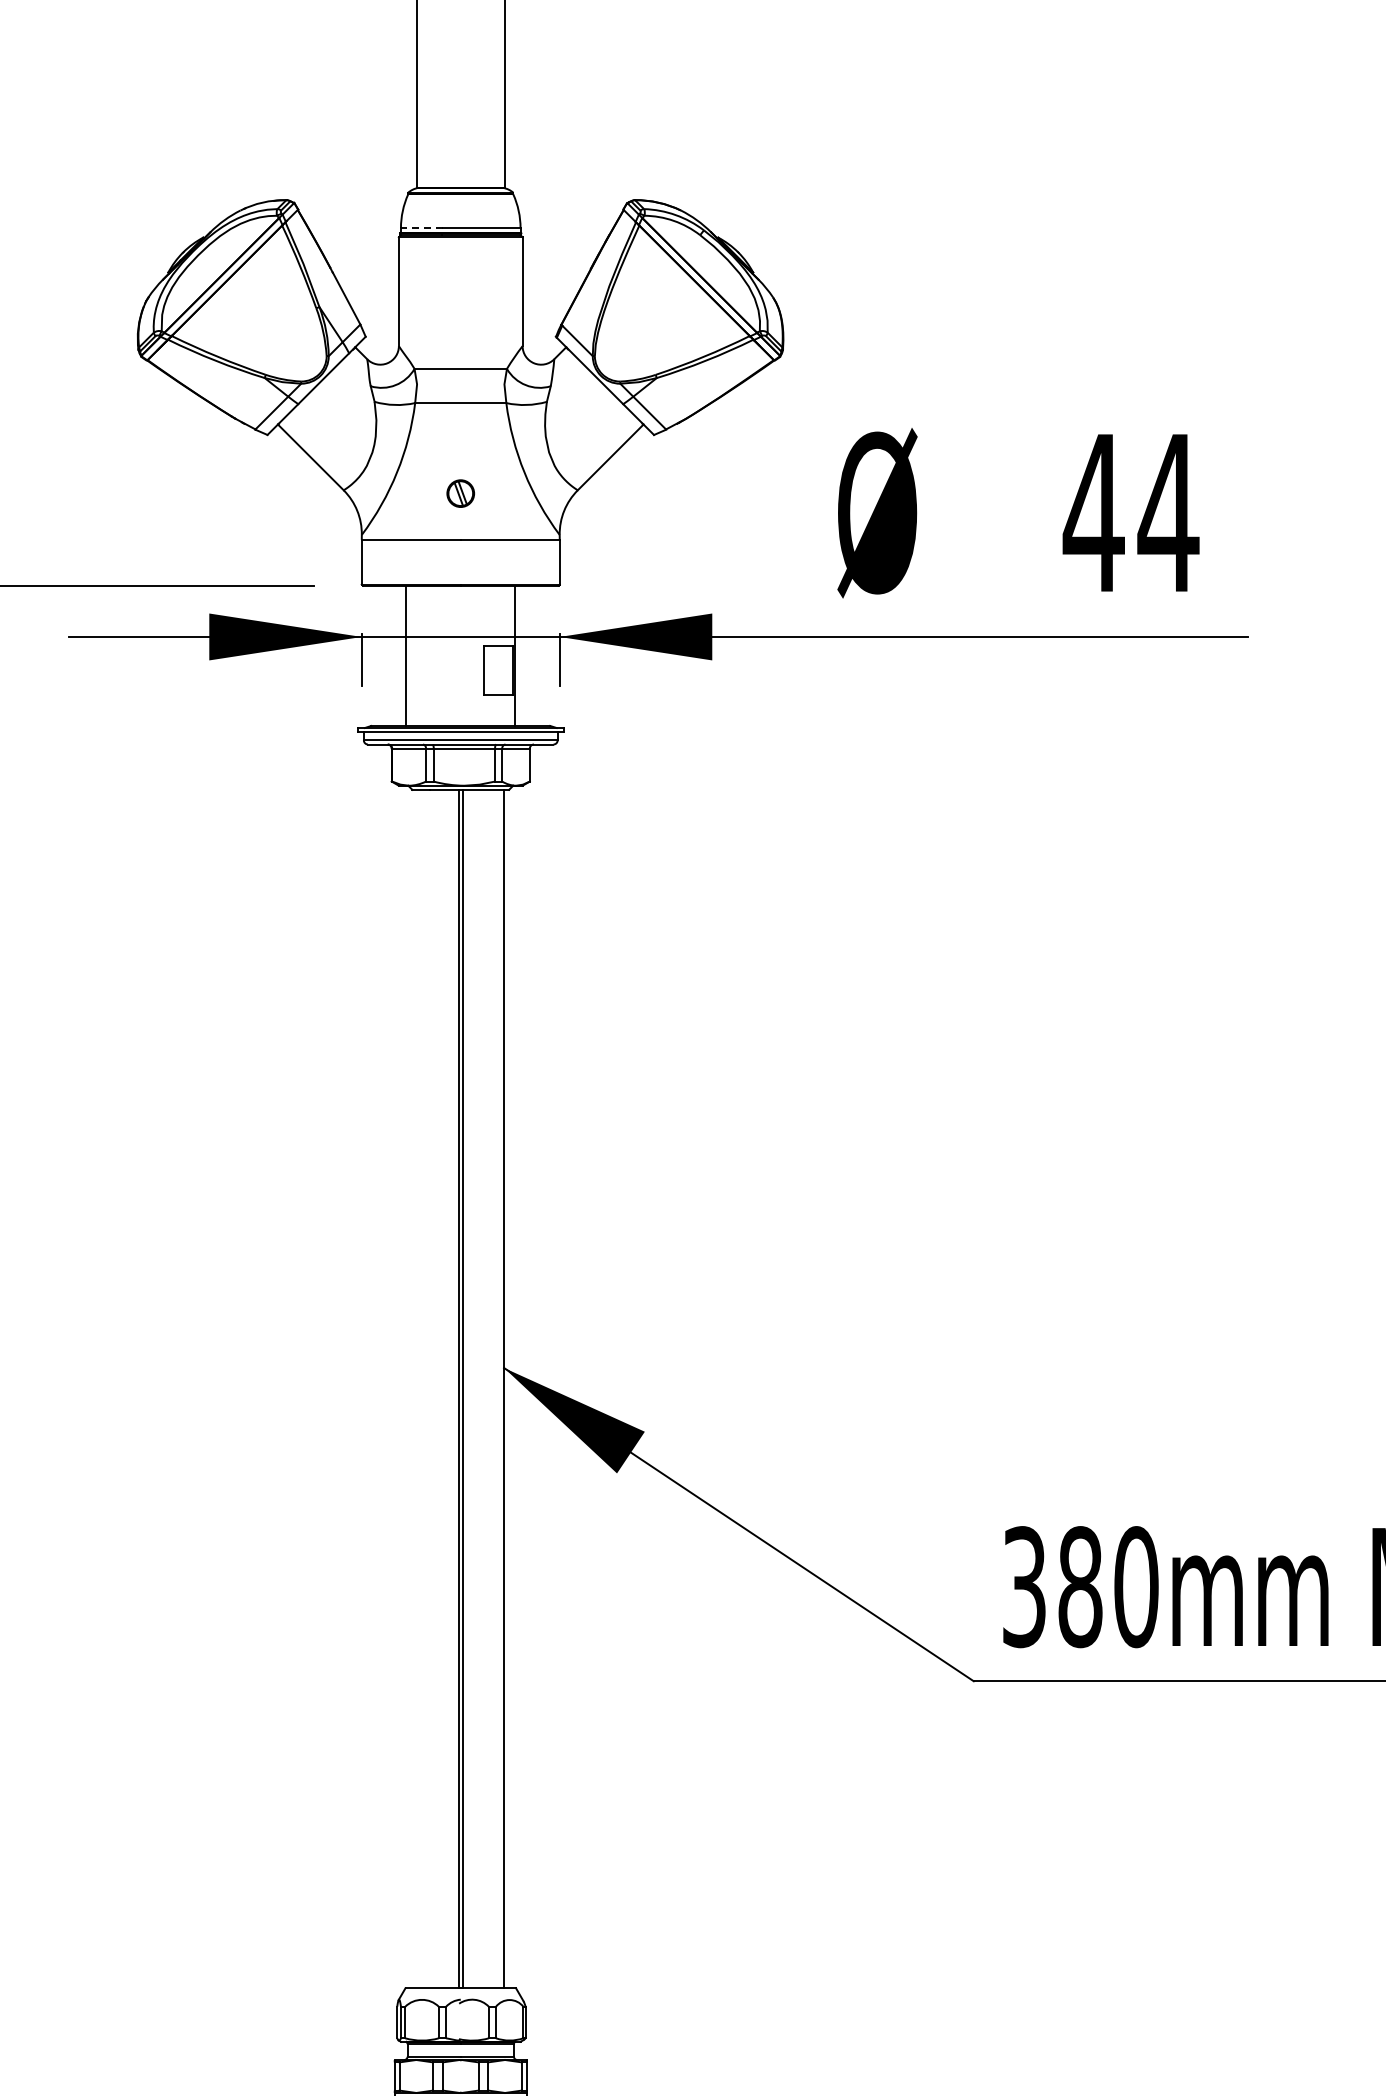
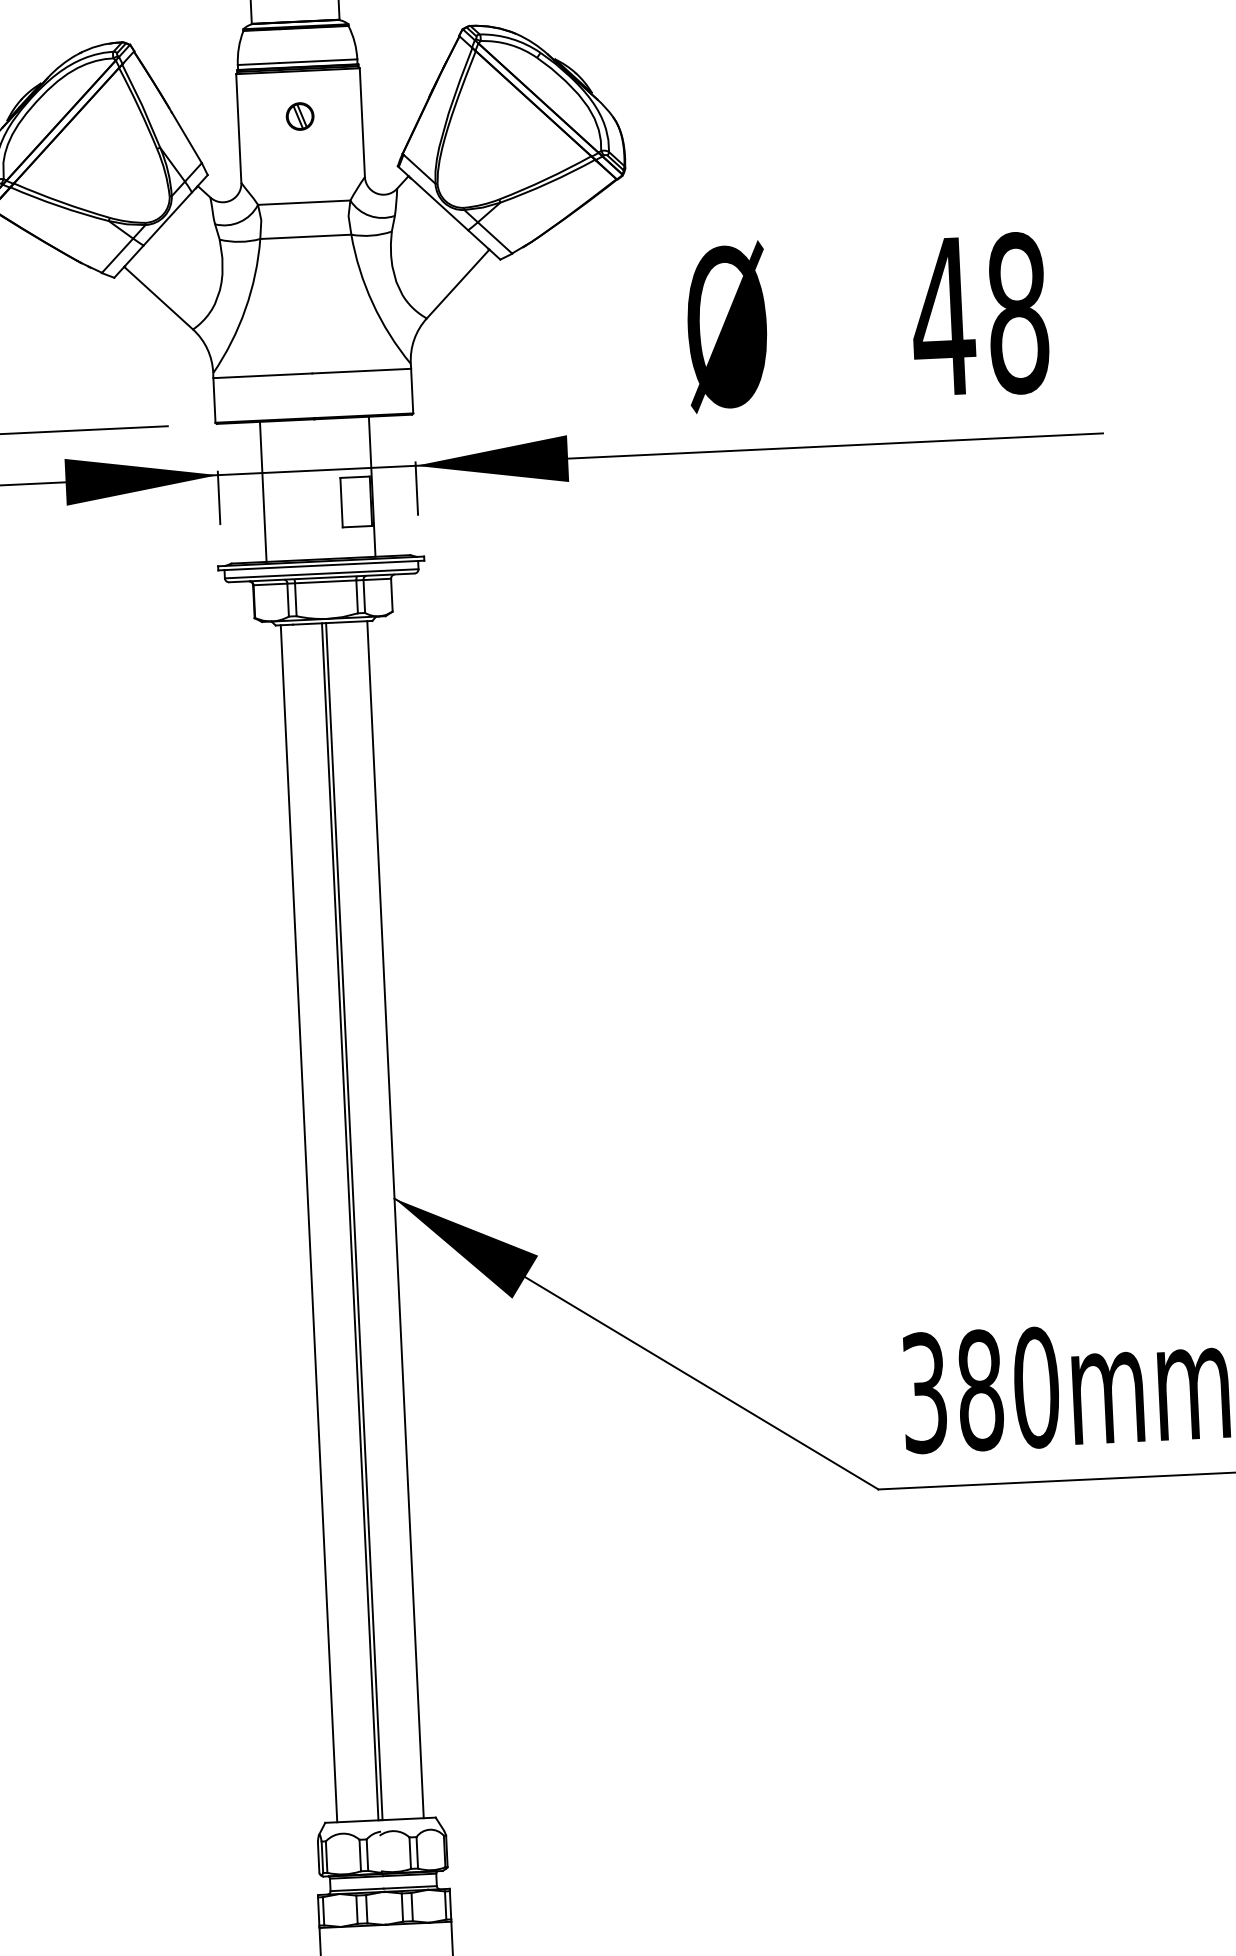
line: (421, 228) -> (258, 64), dashed -> solid
part: (460, 493) -> (299, 116), moved
text: (1168, 512) -> (1017, 312), 44 -> 48
line: (417, 1388) -> (309, 1223), added

